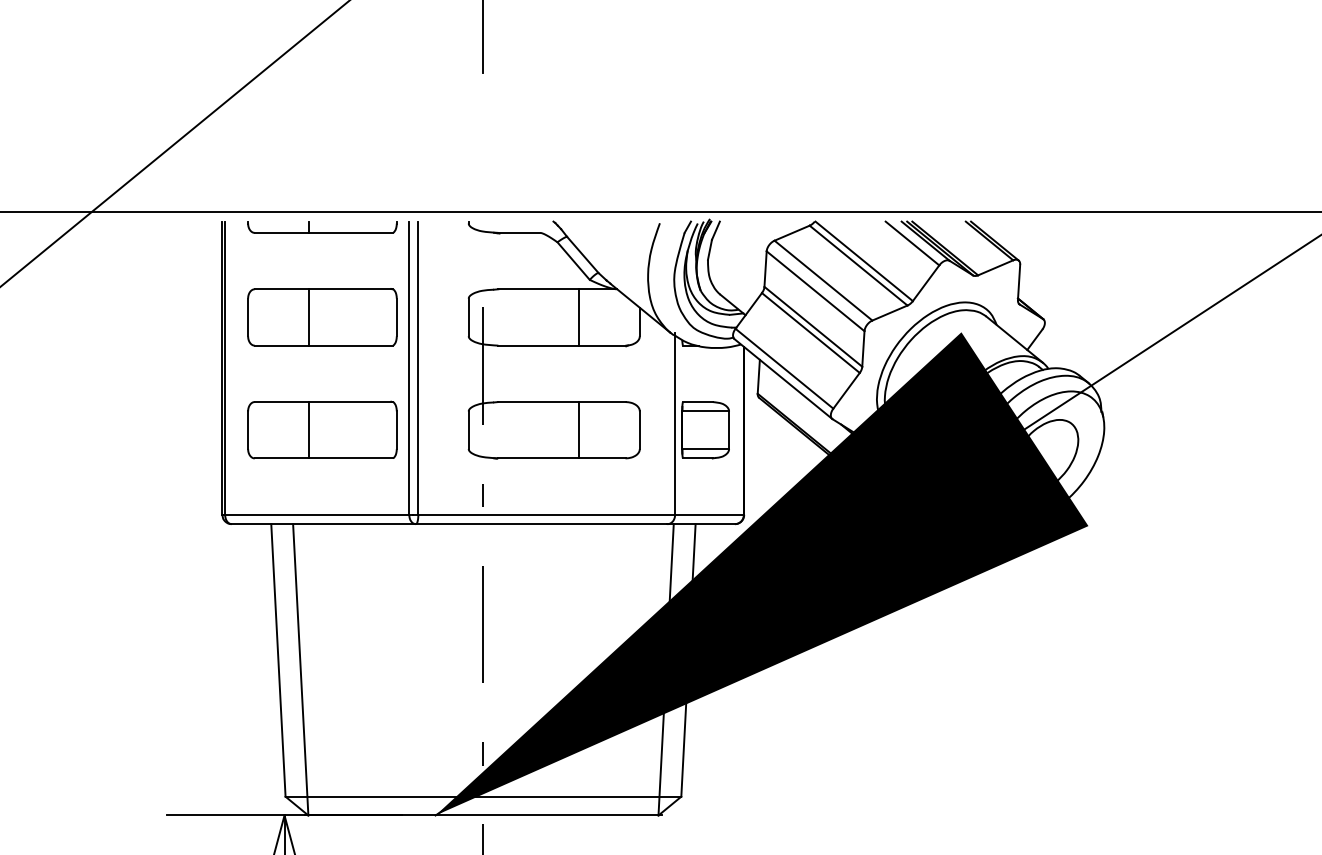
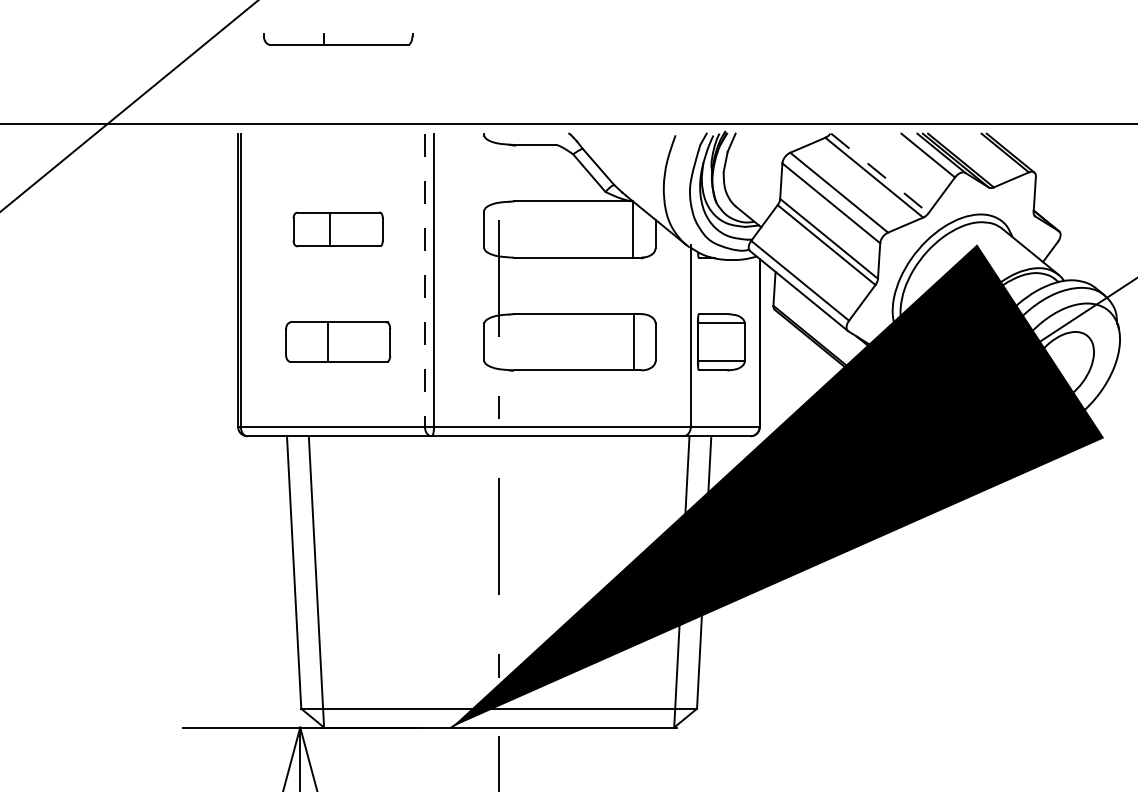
part: (322, 227) -> (338, 39), moved
line: (864, 261) -> (880, 173), solid -> dashed
part: (322, 317) -> (338, 229), size x0.6
line: (578, 317) -> (632, 229), moved
line: (409, 368) -> (425, 280), solid -> dashed
part: (322, 429) -> (338, 341), size x0.7
line: (578, 430) -> (633, 342), moved

